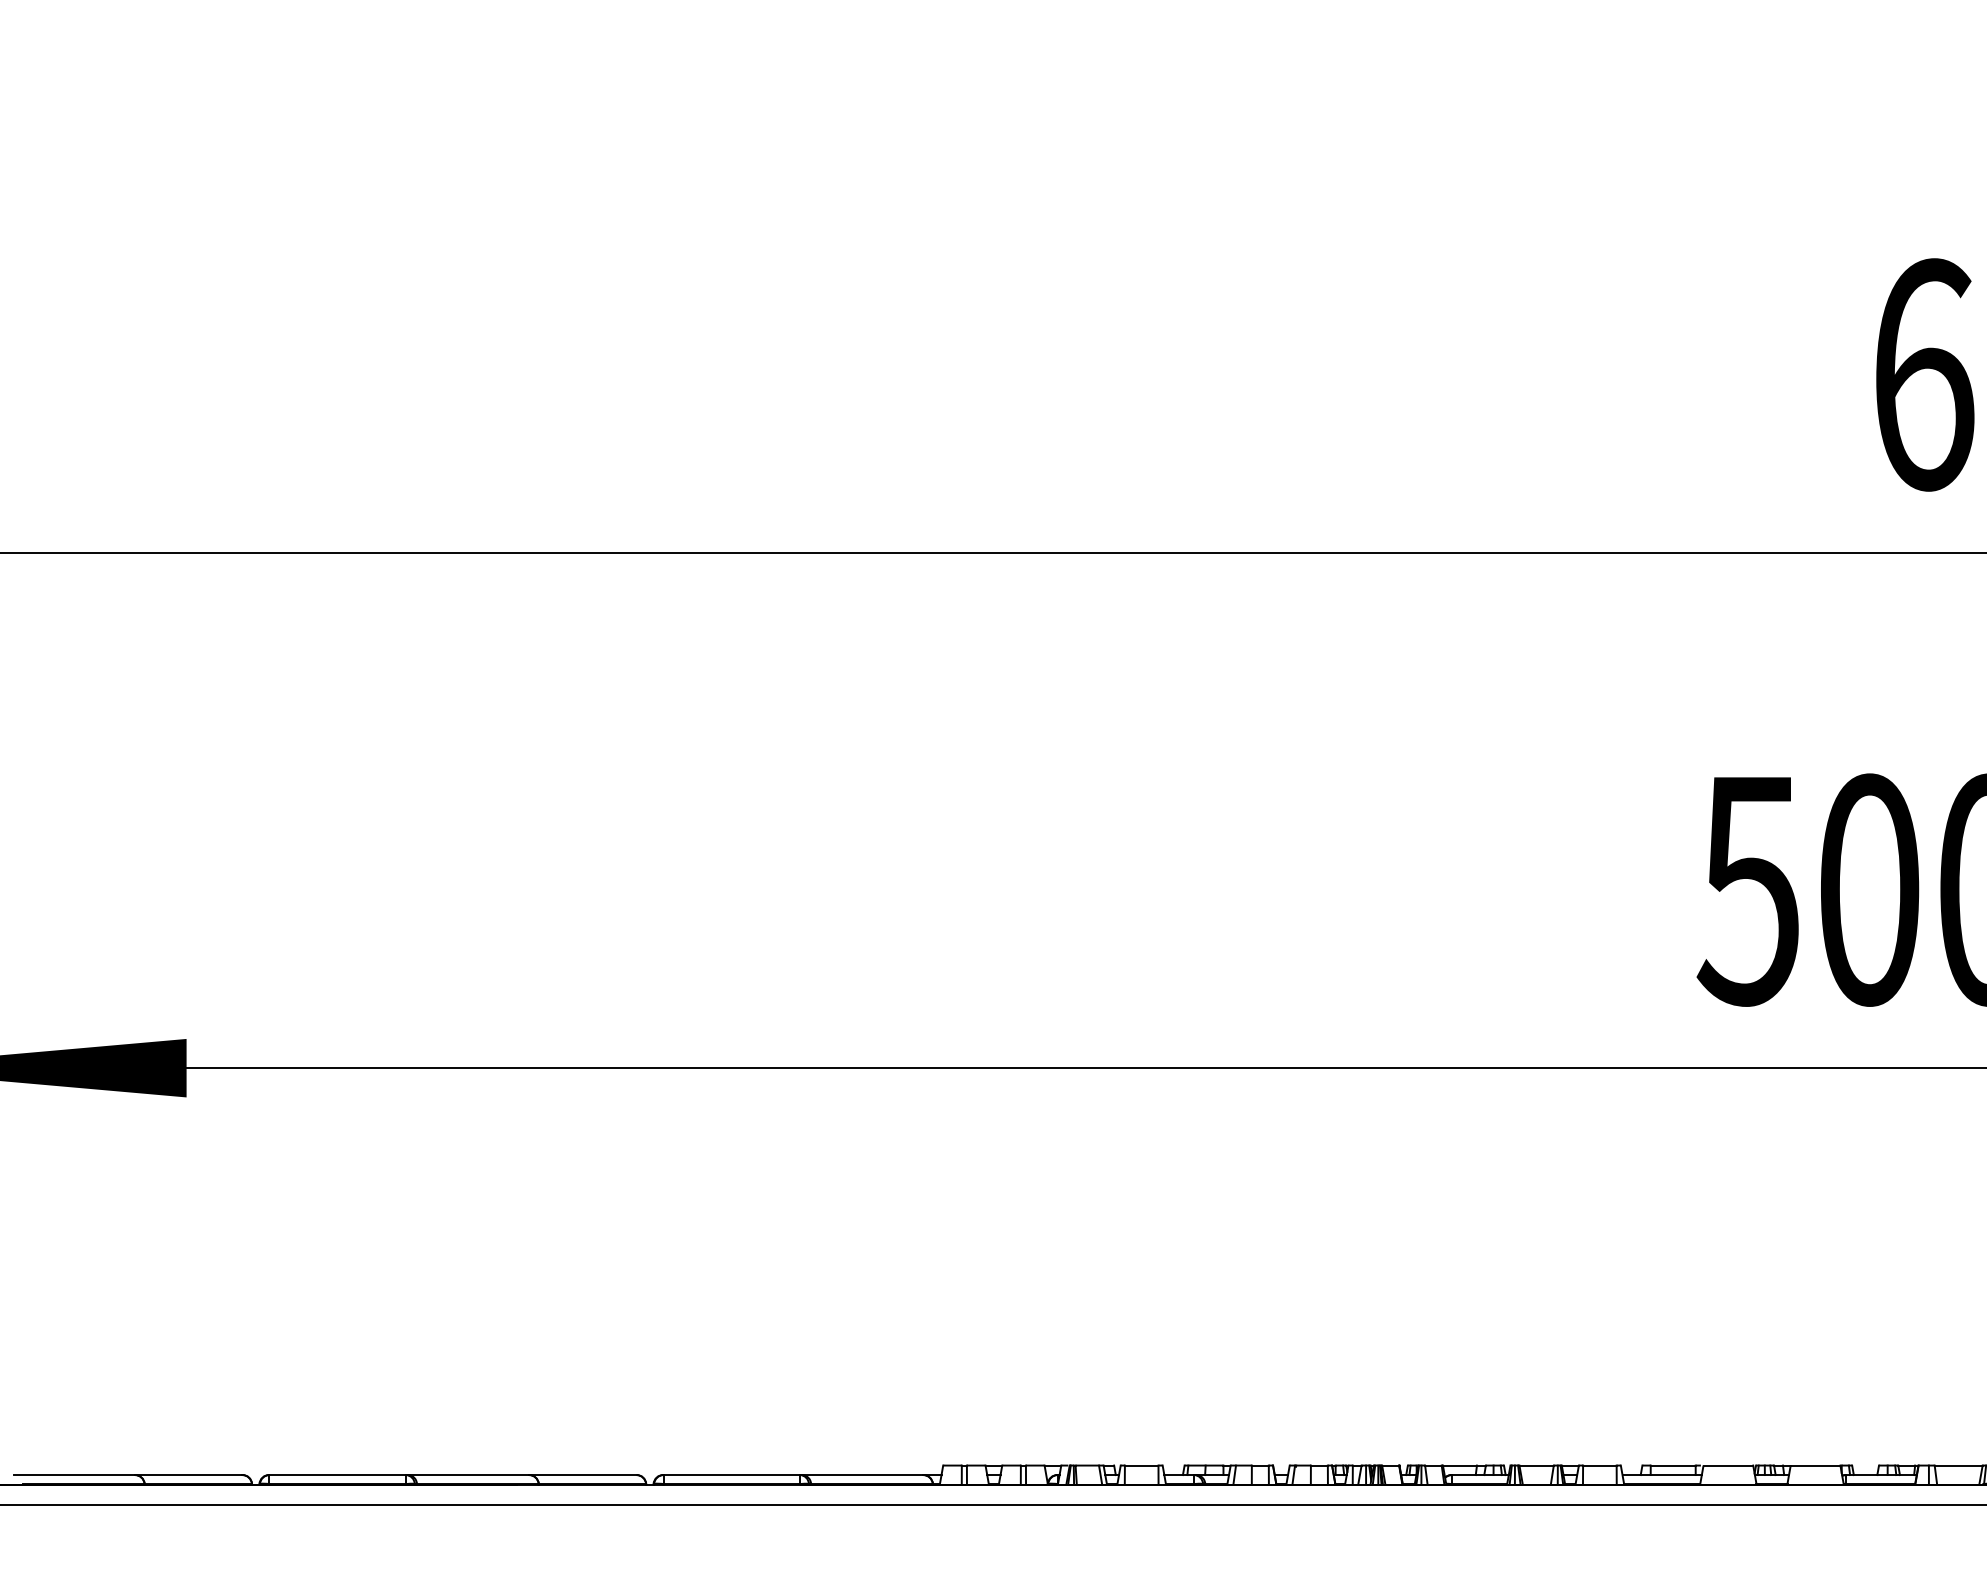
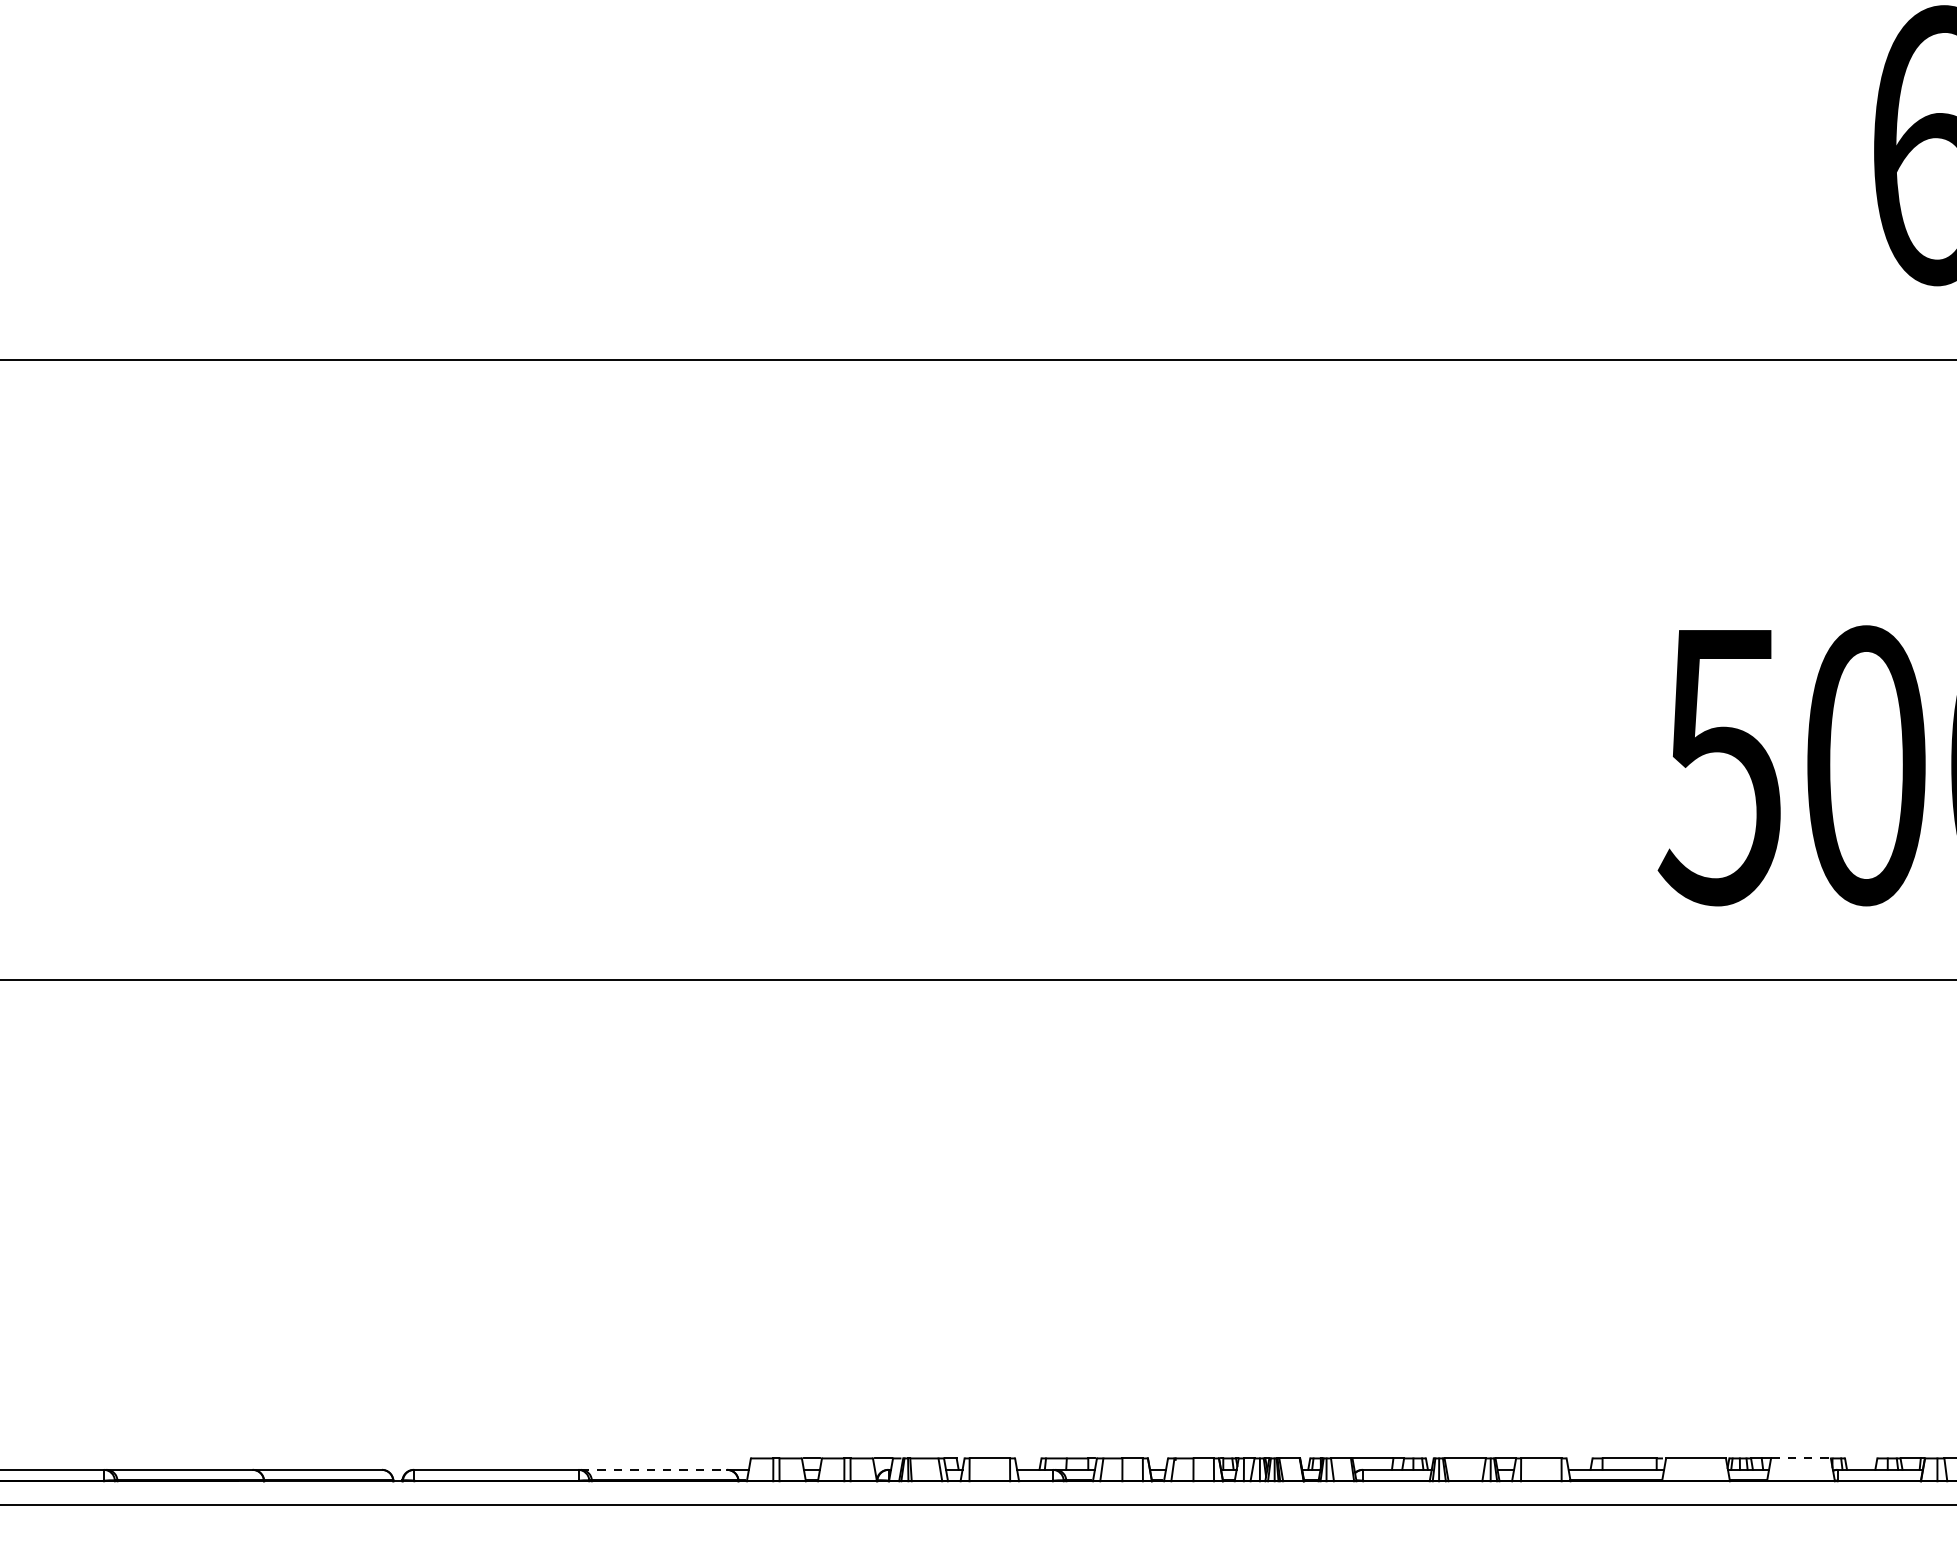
line: (1815, 1465) -> (1800, 1458), solid -> dashed
line: (862, 1475) -> (653, 1470), solid -> dashed

